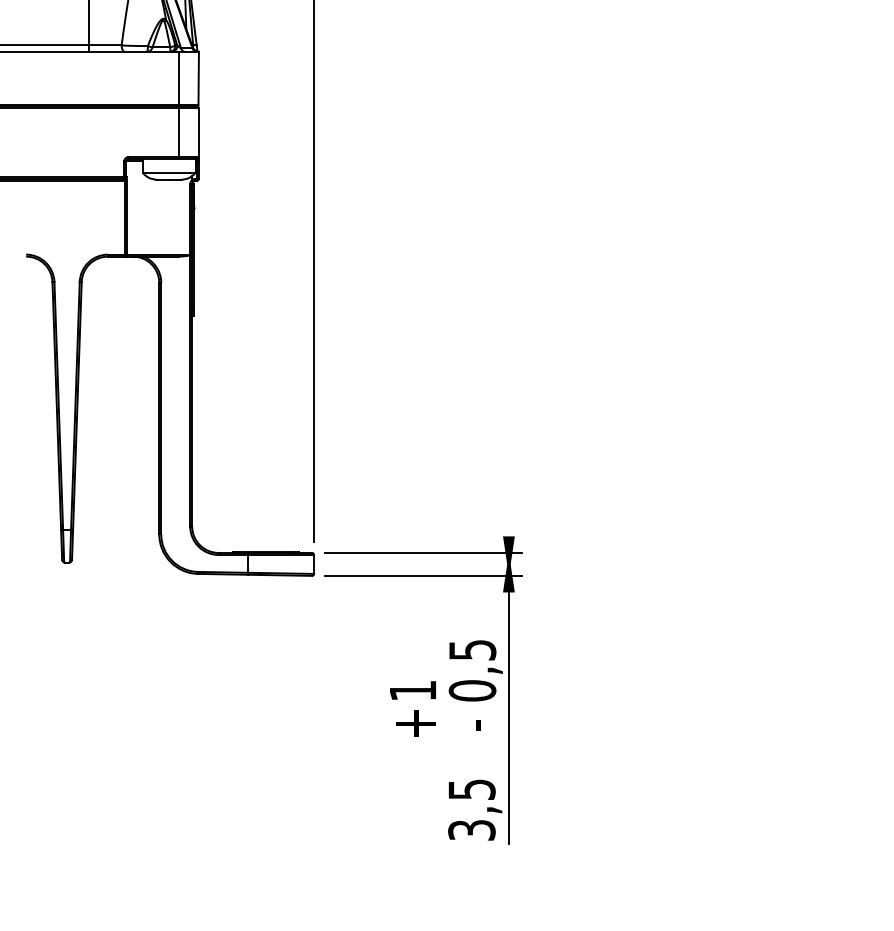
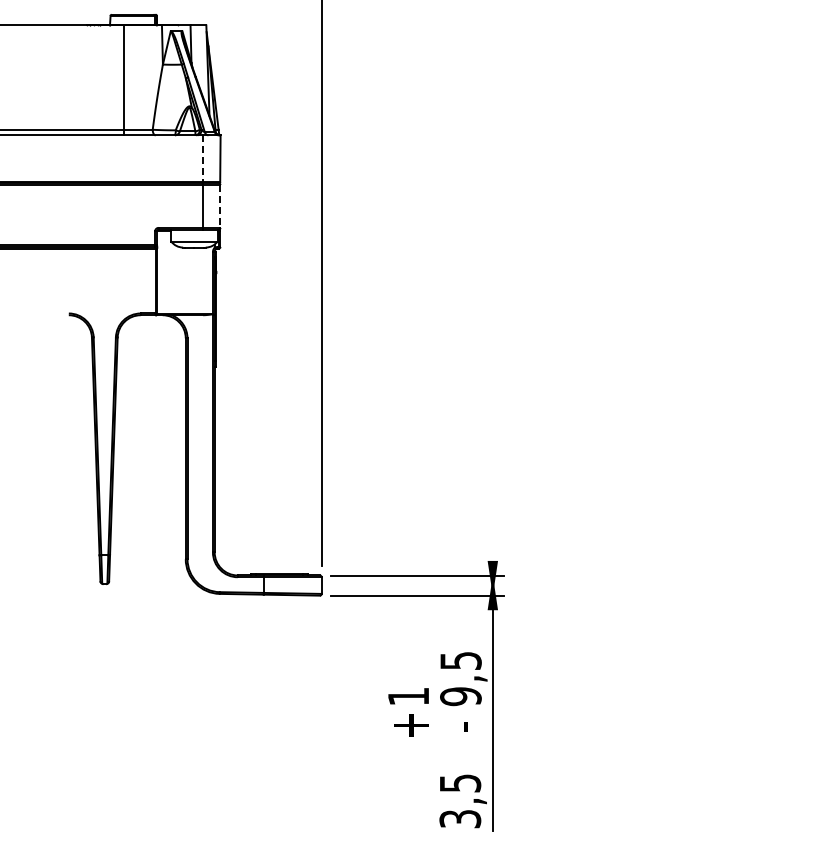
line: (178, 79) -> (202, 159), solid -> dashed
line: (198, 133) -> (220, 207), solid -> dashed
text: (472, 690) -> (460, 696), 0,5 -> 9,5

